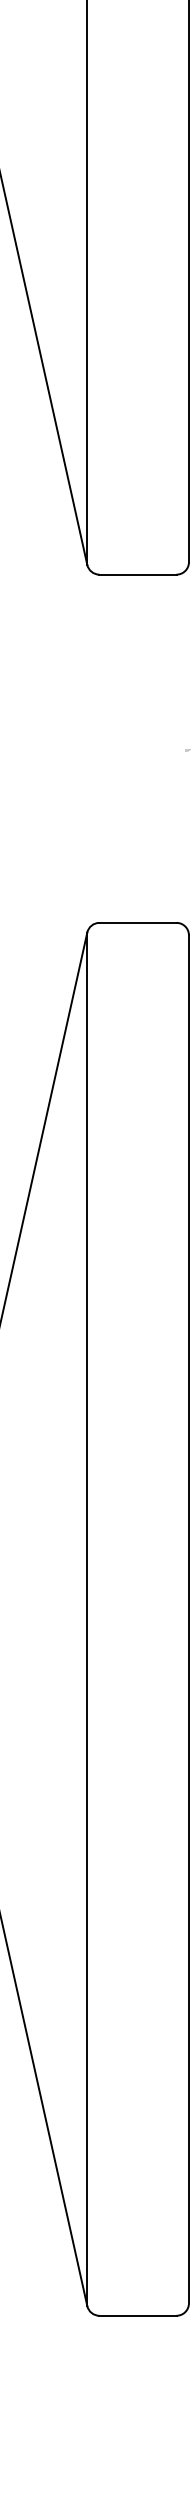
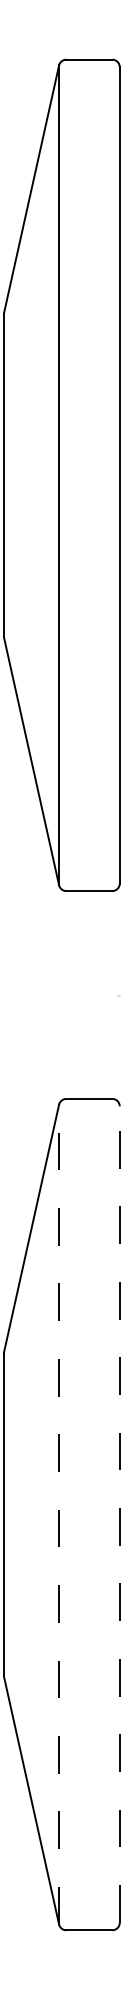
line: (88, 1619) -> (59, 1514), solid -> dashed
line: (188, 1619) -> (119, 1514), solid -> dashed

